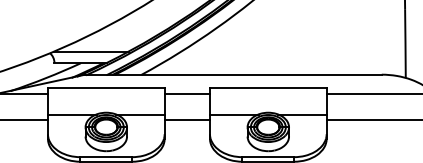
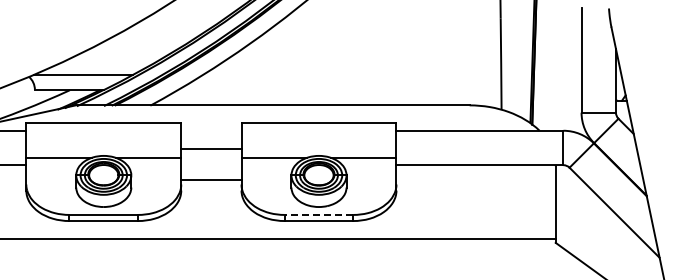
line: (187, 93) -> (211, 148), moved
line: (187, 119) -> (211, 180), moved
line: (267, 156) -> (318, 214), solid -> dashed

